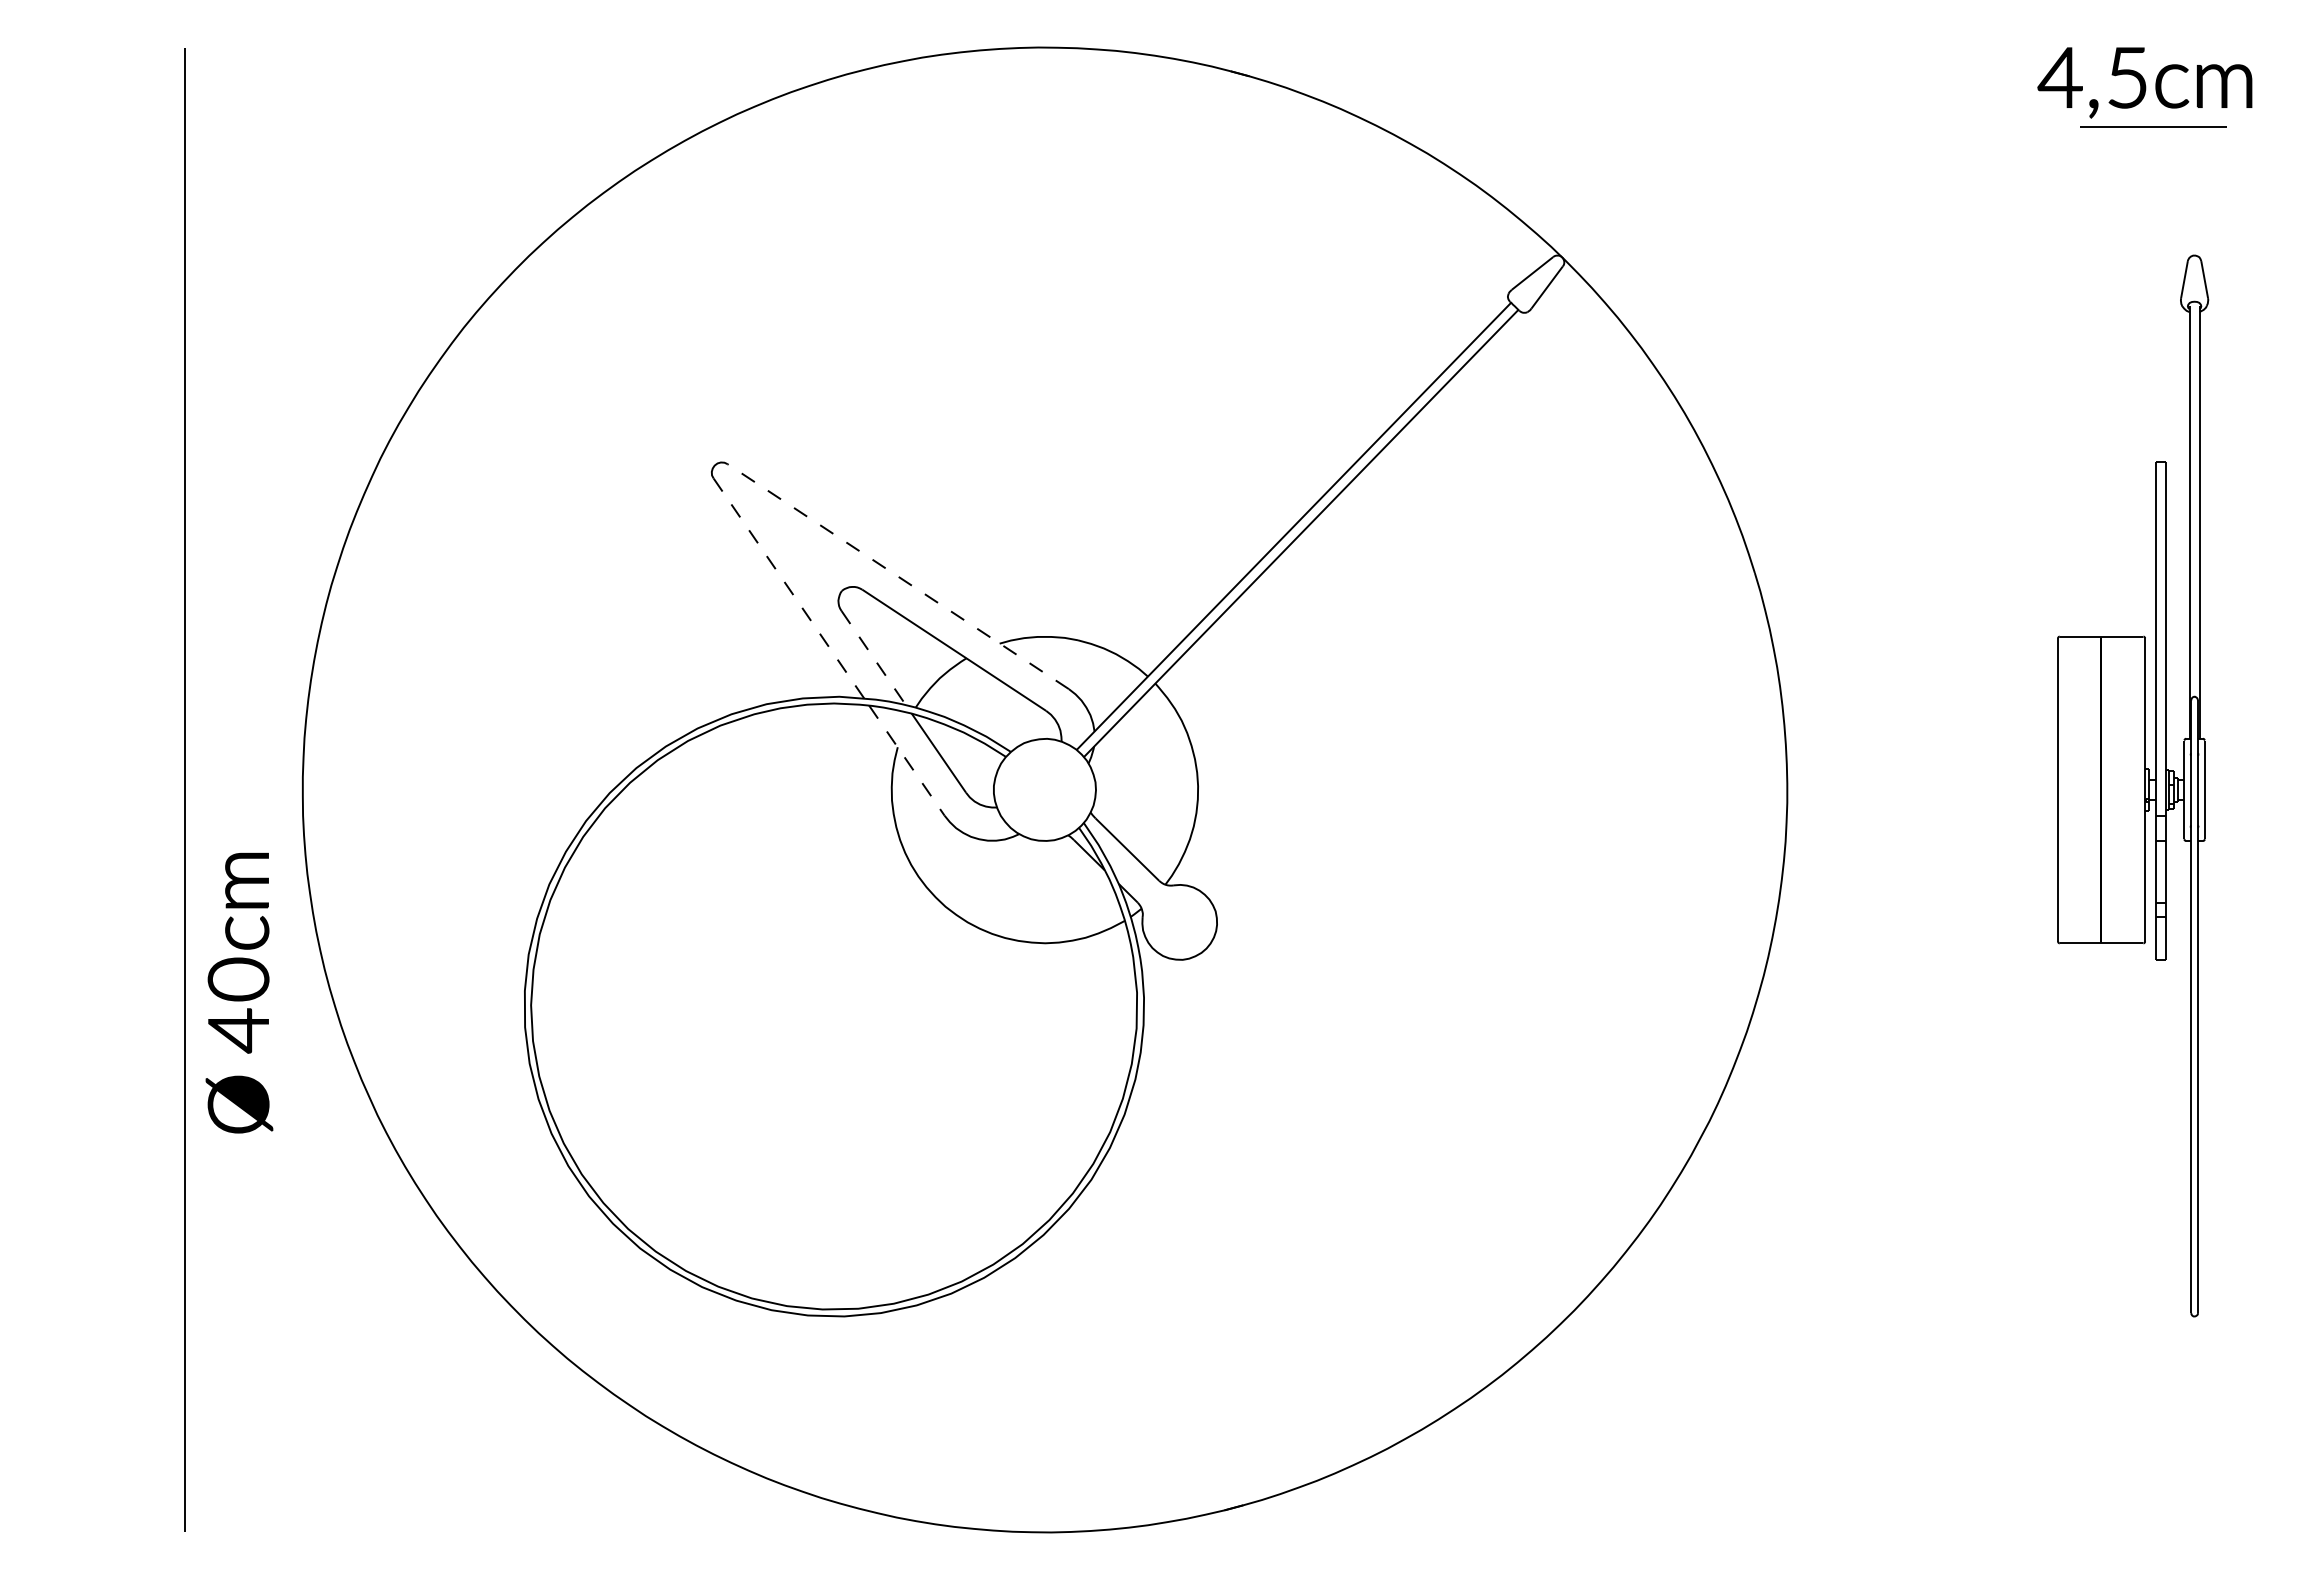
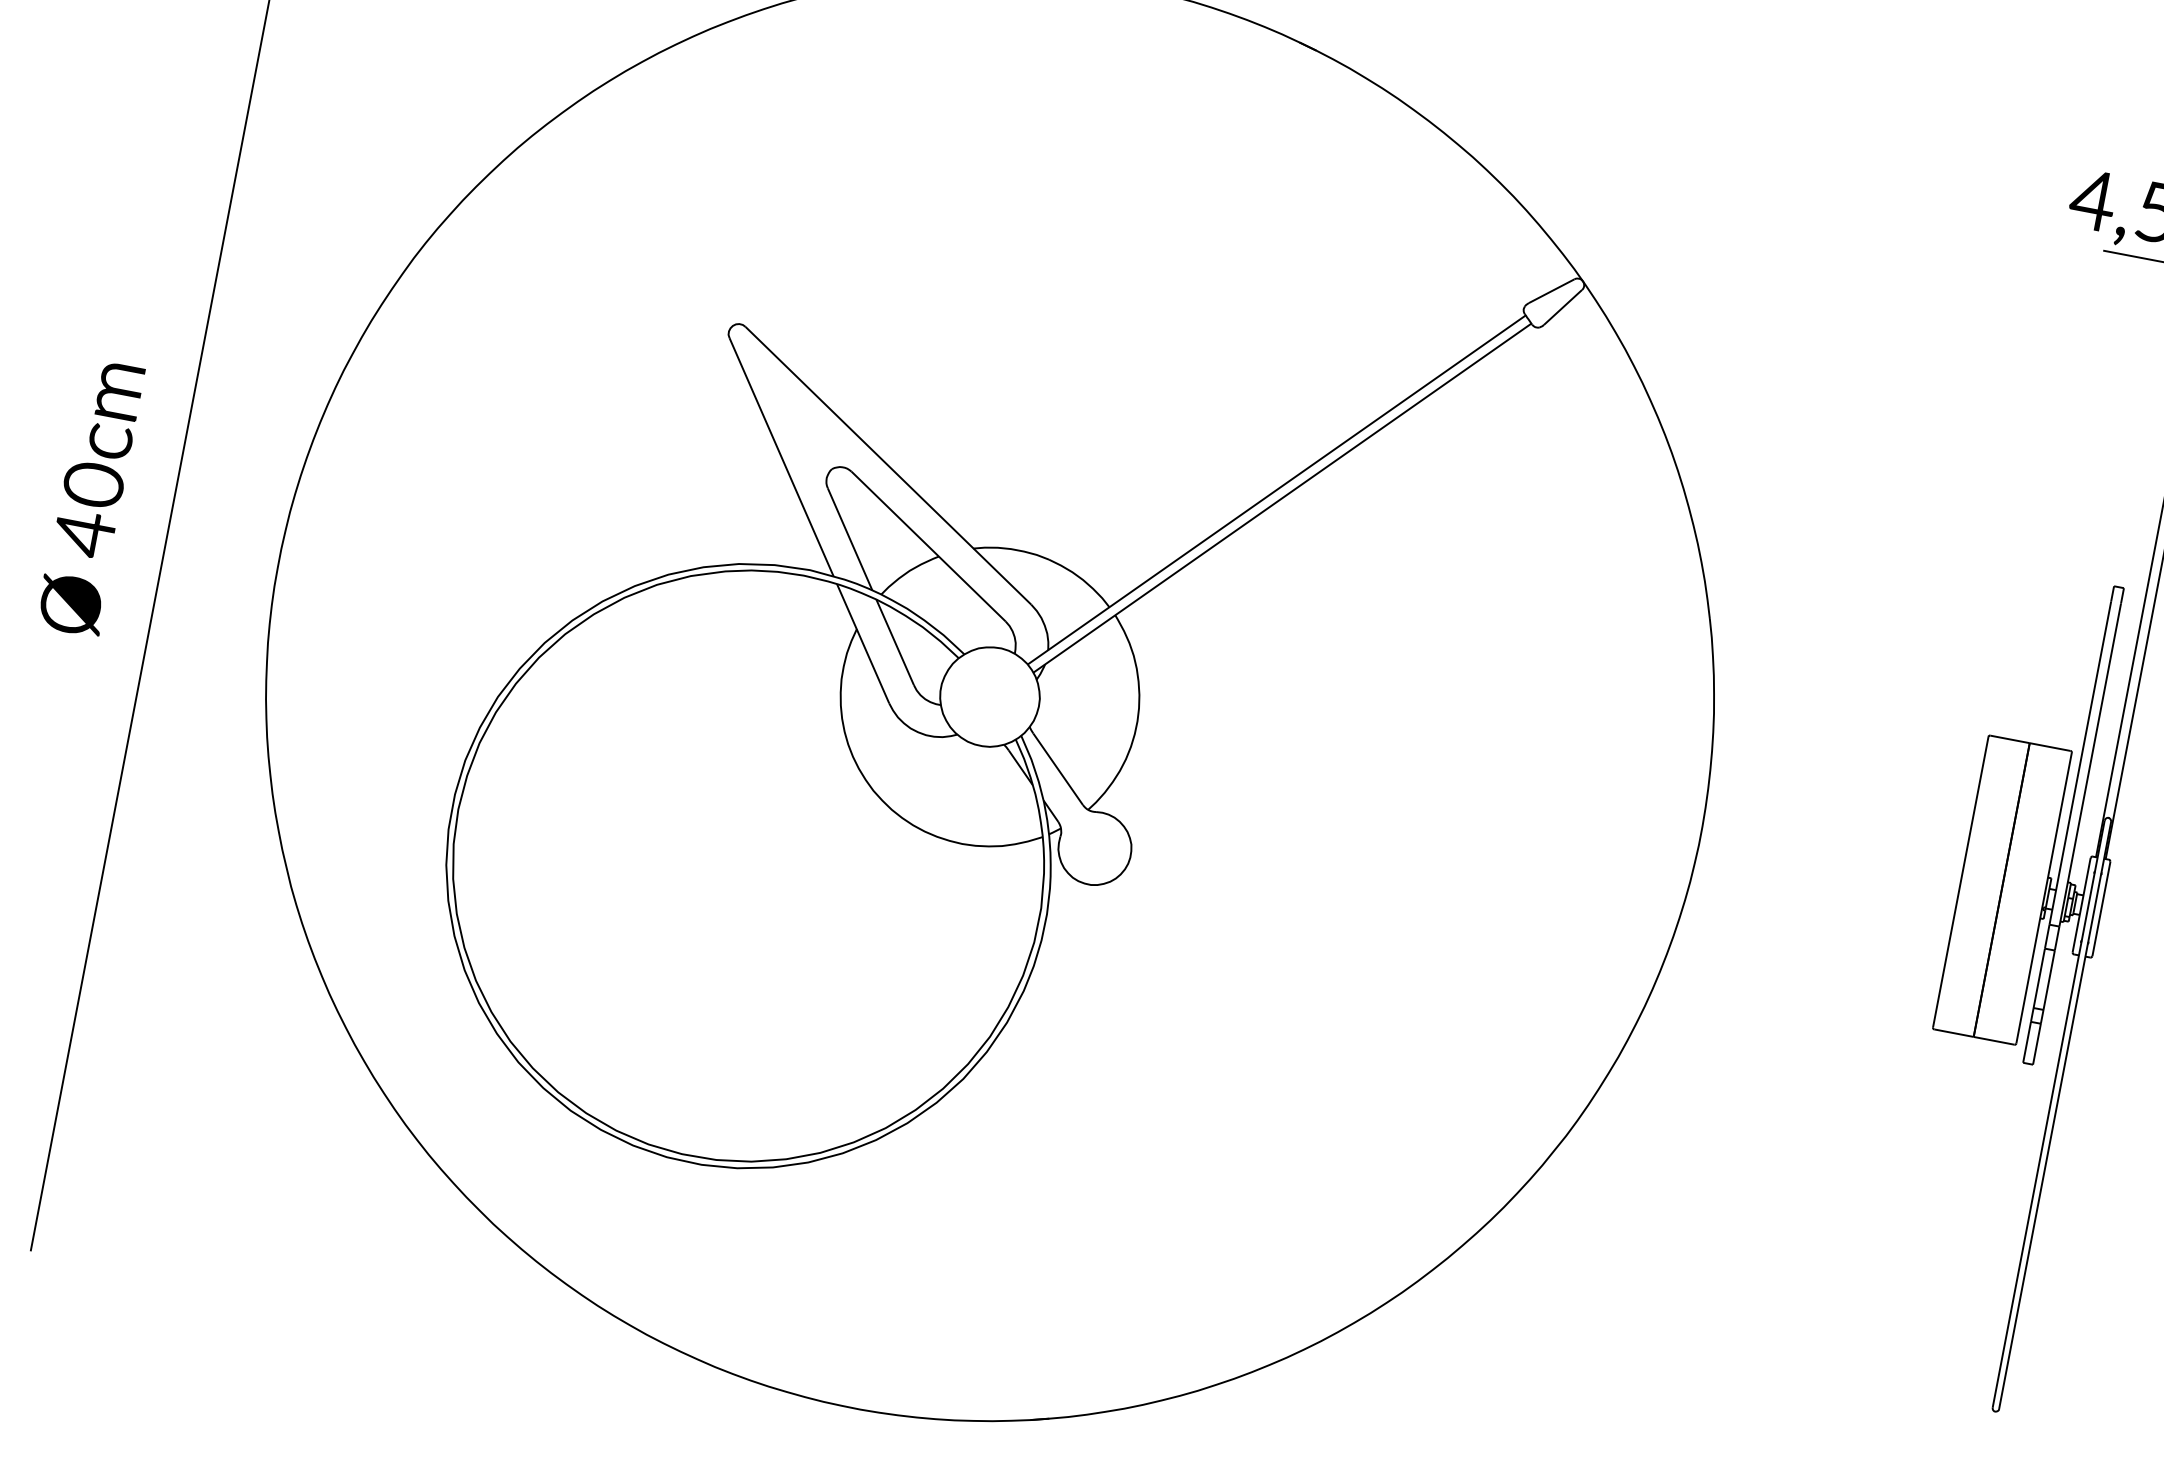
line: (897, 576) -> (887, 465), dashed -> solid
line: (789, 589) -> (781, 458), dashed -> solid
line: (874, 658) -> (850, 539), dashed -> solid
line: (906, 760) -> (862, 643), dashed -> solid
part: (239, 992) -> (92, 497), moved

